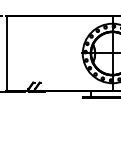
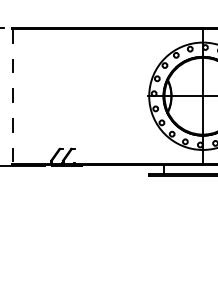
line: (7, 53) -> (13, 96), solid -> dashed

